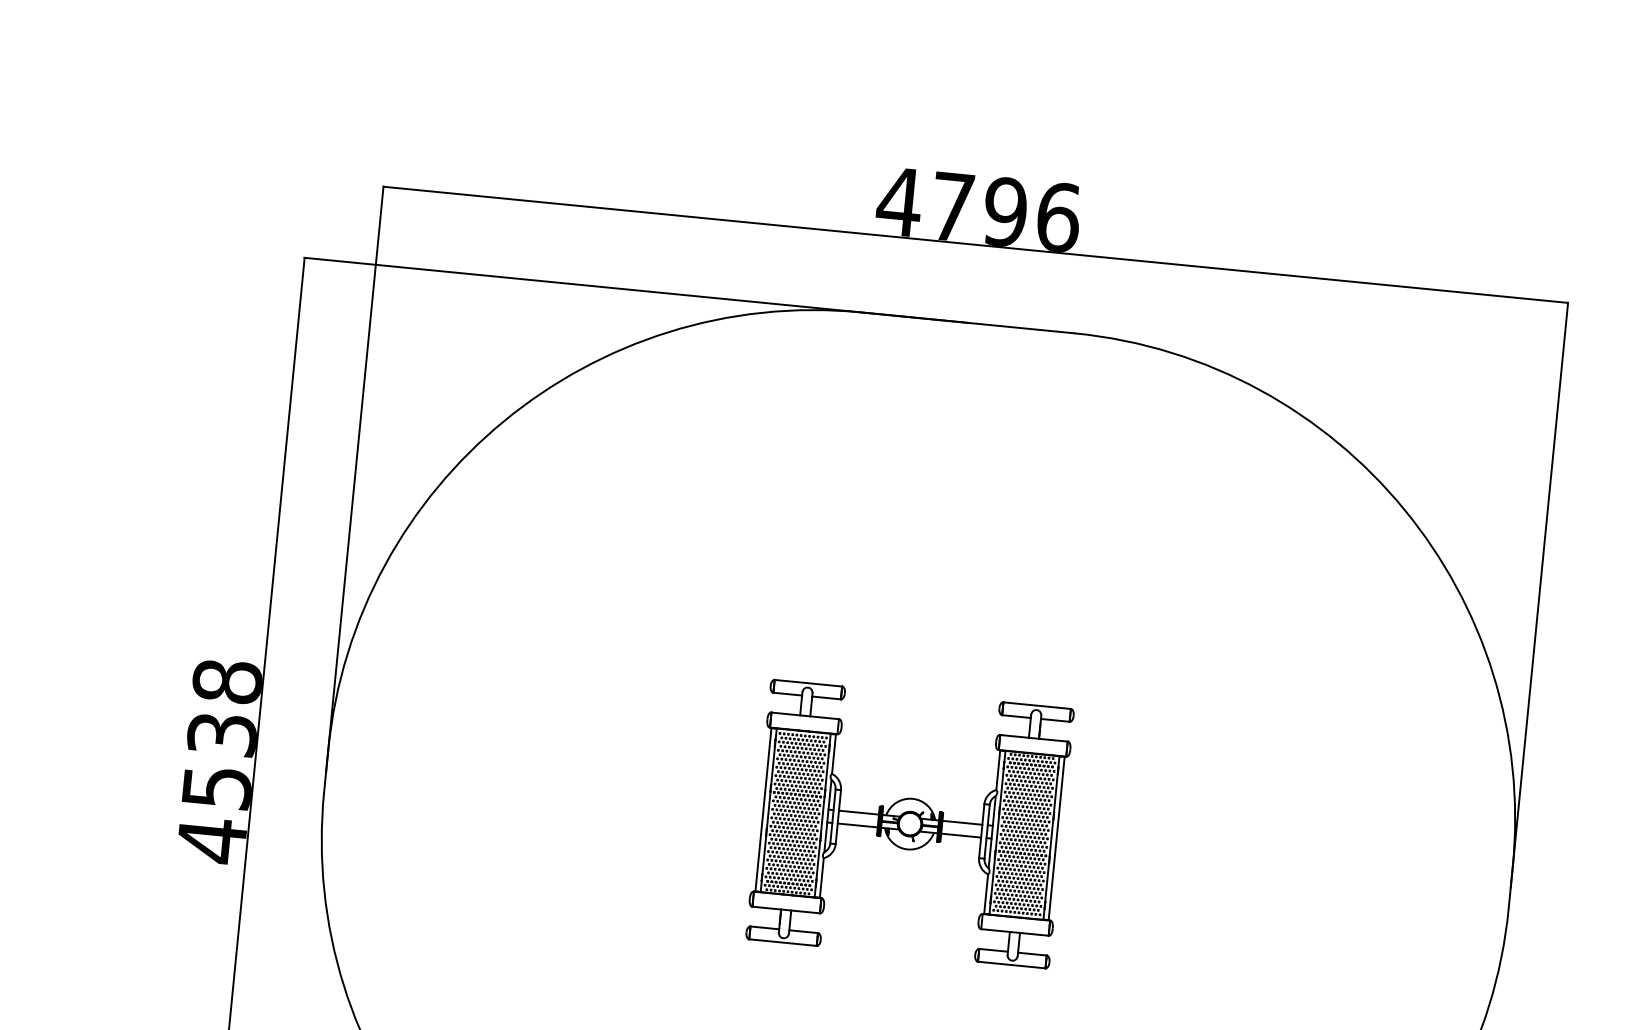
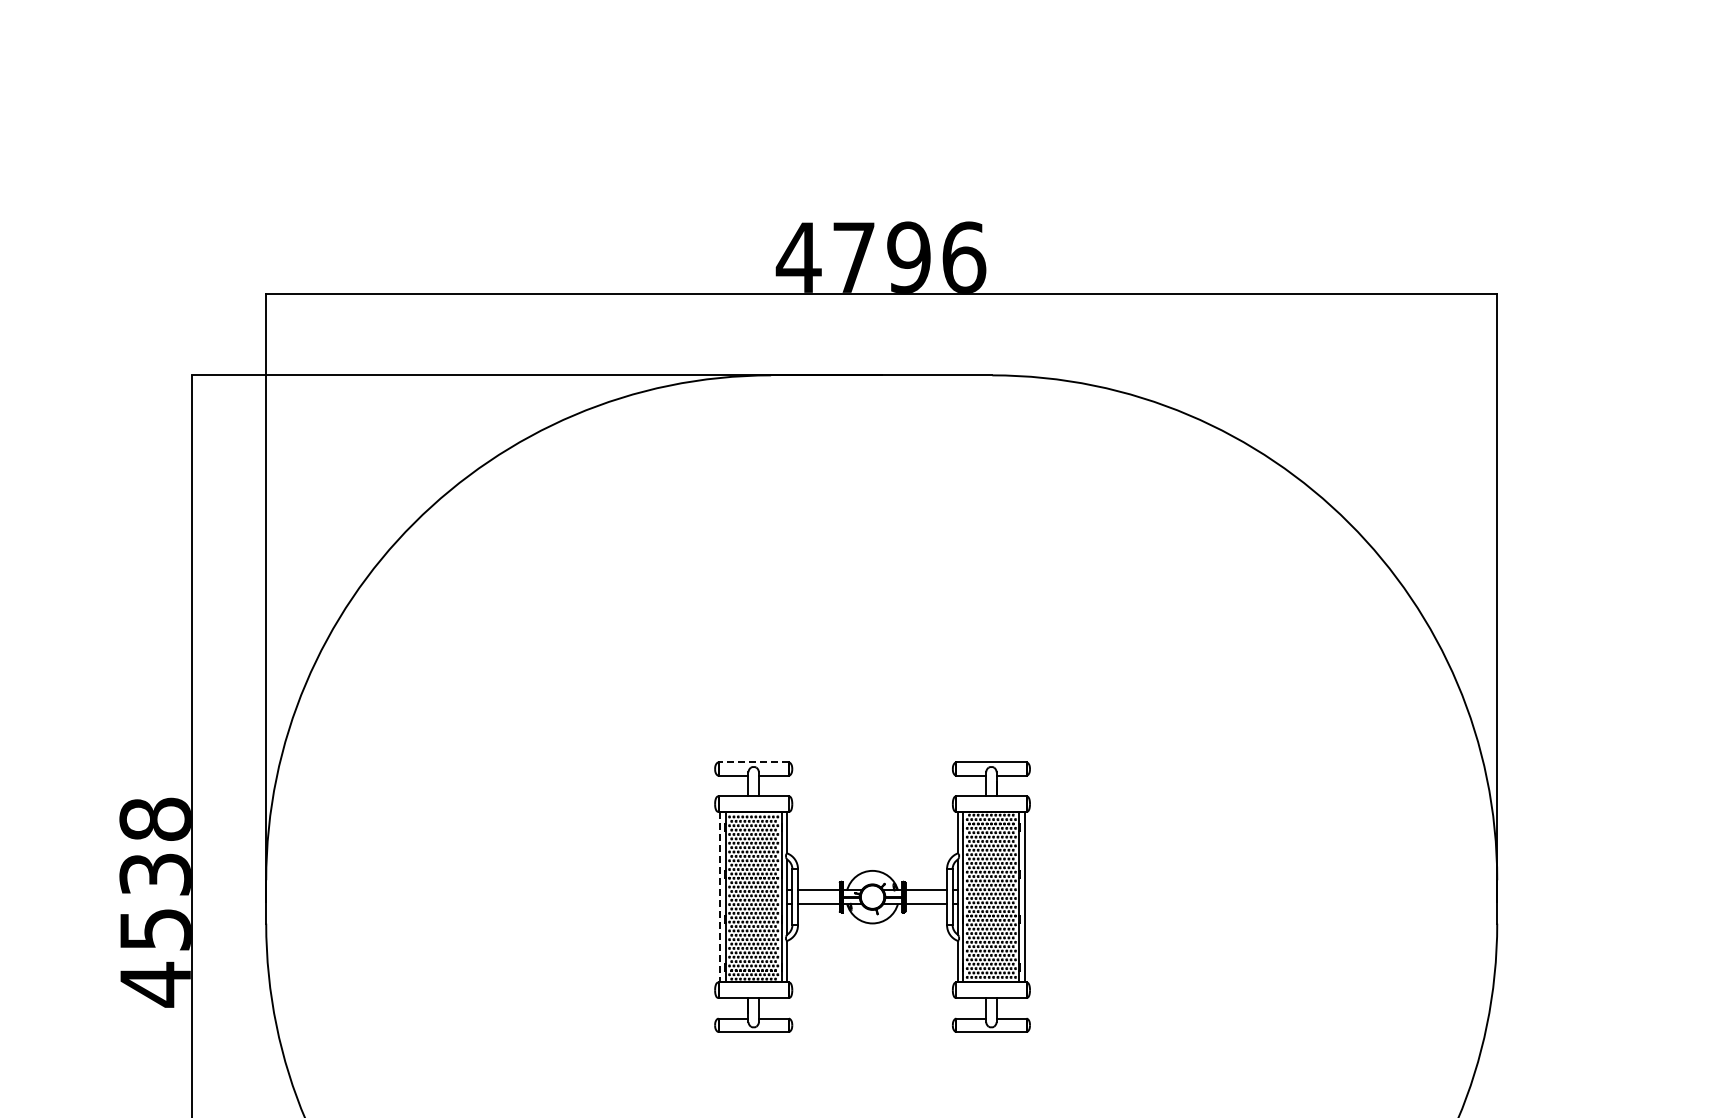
line: (808, 683) -> (753, 762), solid -> dashed
line: (763, 810) -> (720, 897), solid -> dashed

